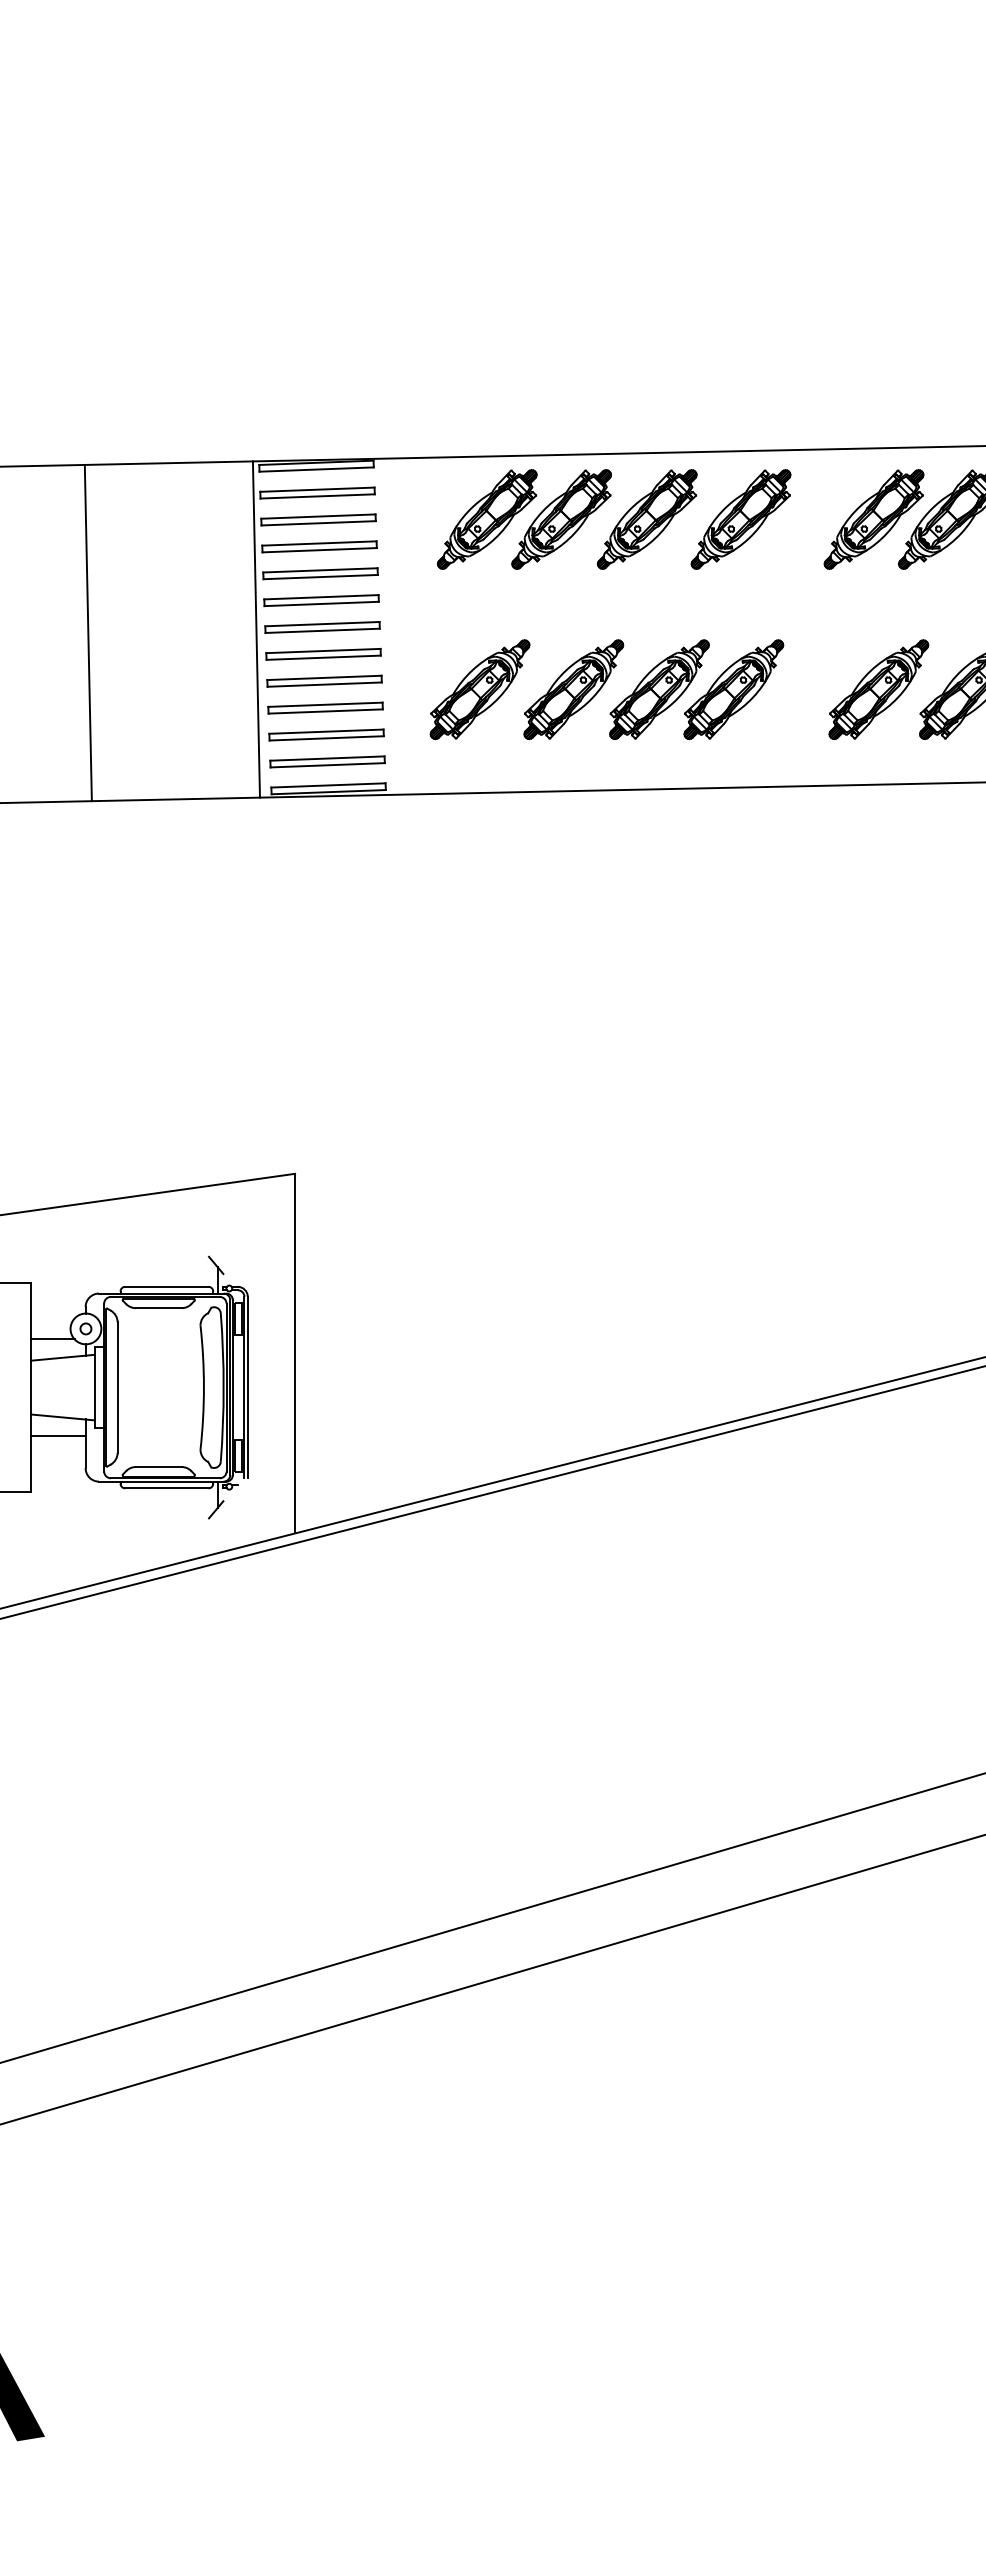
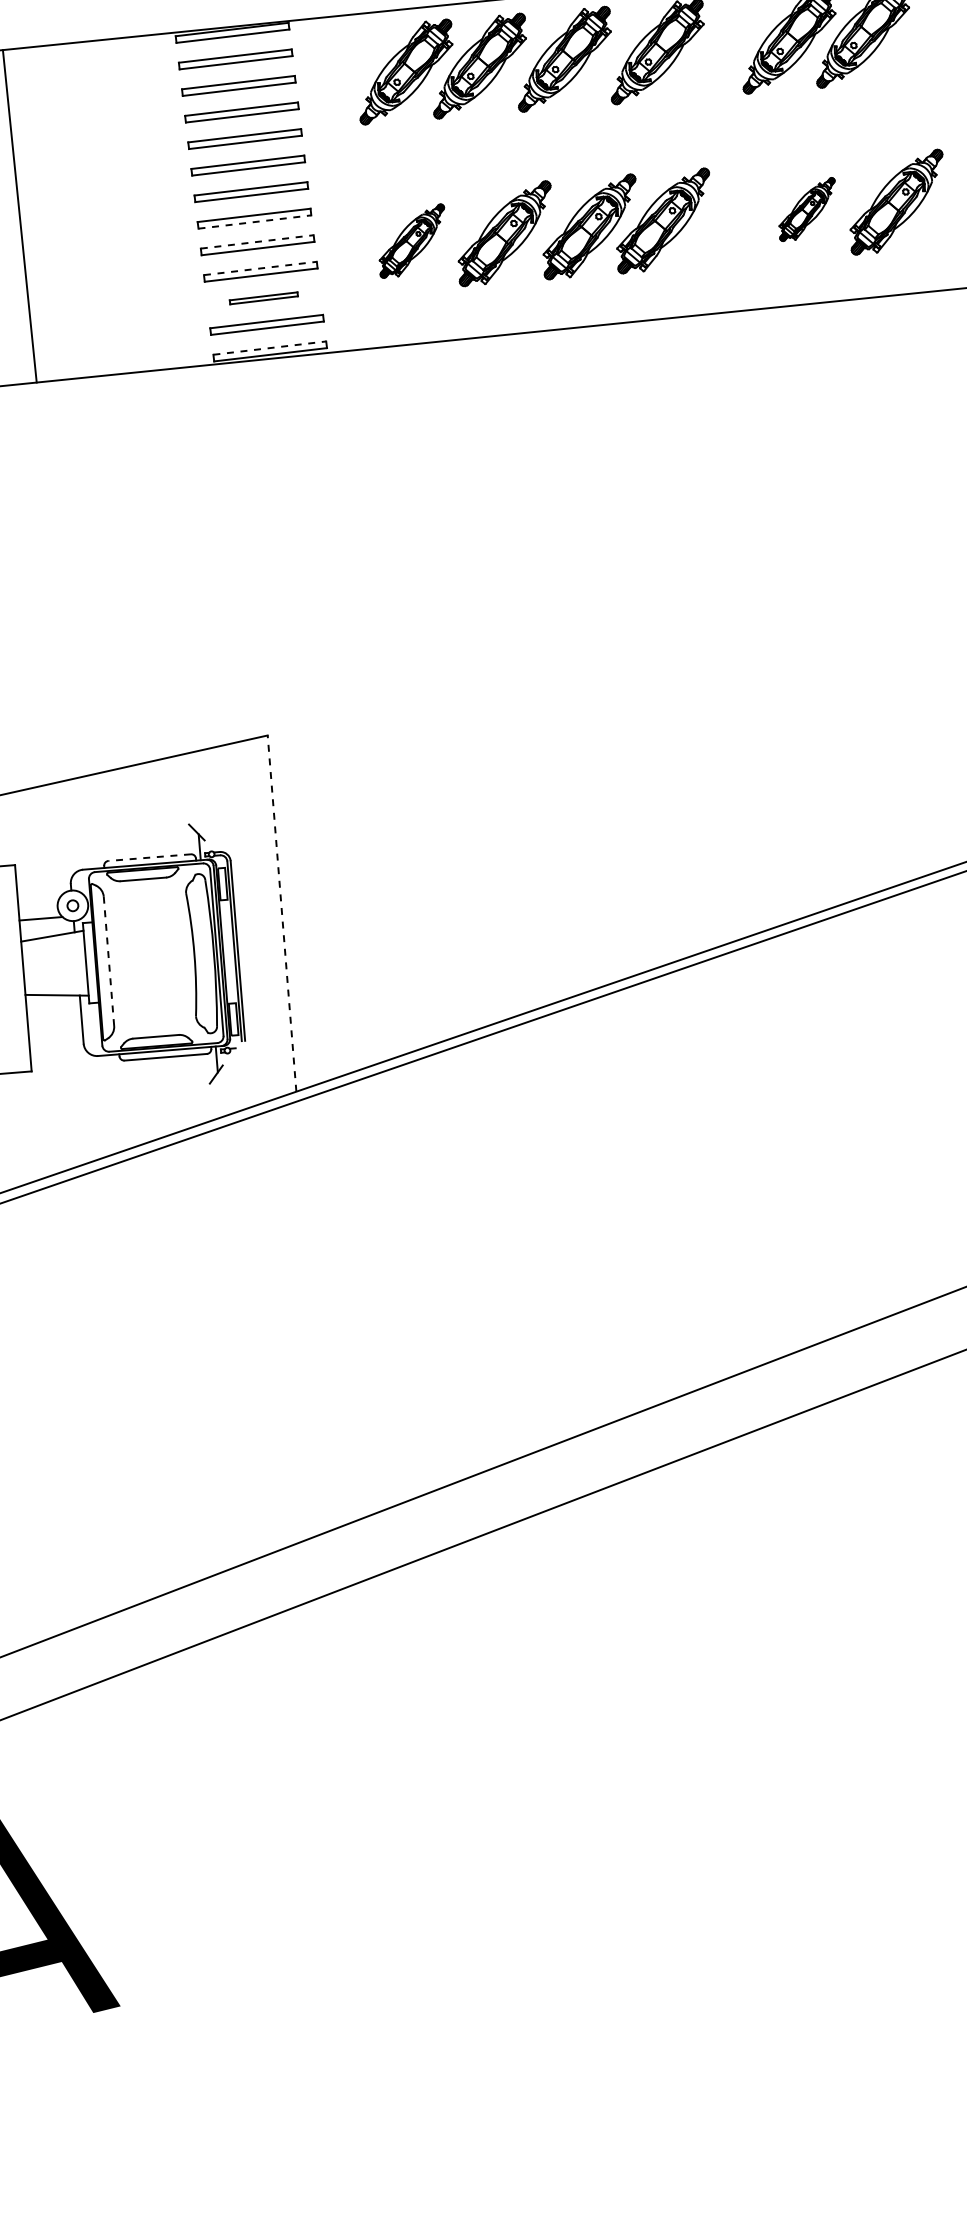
line: (255, 629) -> (185, 199), removed
line: (324, 657) -> (255, 221), solid -> dashed
line: (324, 677) -> (257, 241), solid -> dashed
part: (479, 689) -> (411, 241), size x0.7
part: (878, 689) -> (806, 209), size x0.6
line: (325, 704) -> (260, 268), solid -> dashed
part: (326, 734) -> (263, 297), size x0.6
line: (328, 785) -> (269, 348), solid -> dashed
line: (166, 1286) -> (149, 857), solid -> dashed
line: (295, 1353) -> (282, 913), solid -> dashed
line: (117, 1387) -> (108, 961), solid -> dashed
line: (58, 1435) -> (54, 1013), removed

